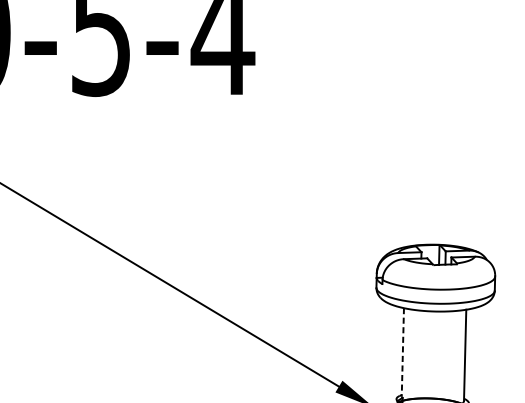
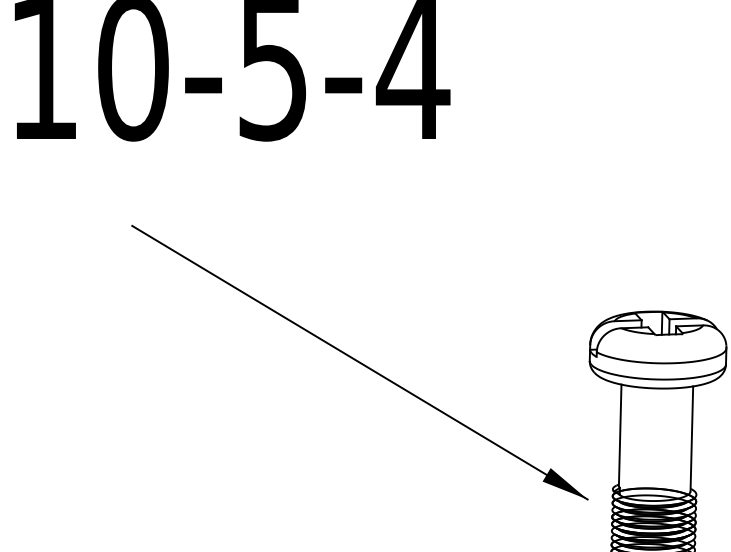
line: (403, 352) -> (620, 435), dashed -> solid

